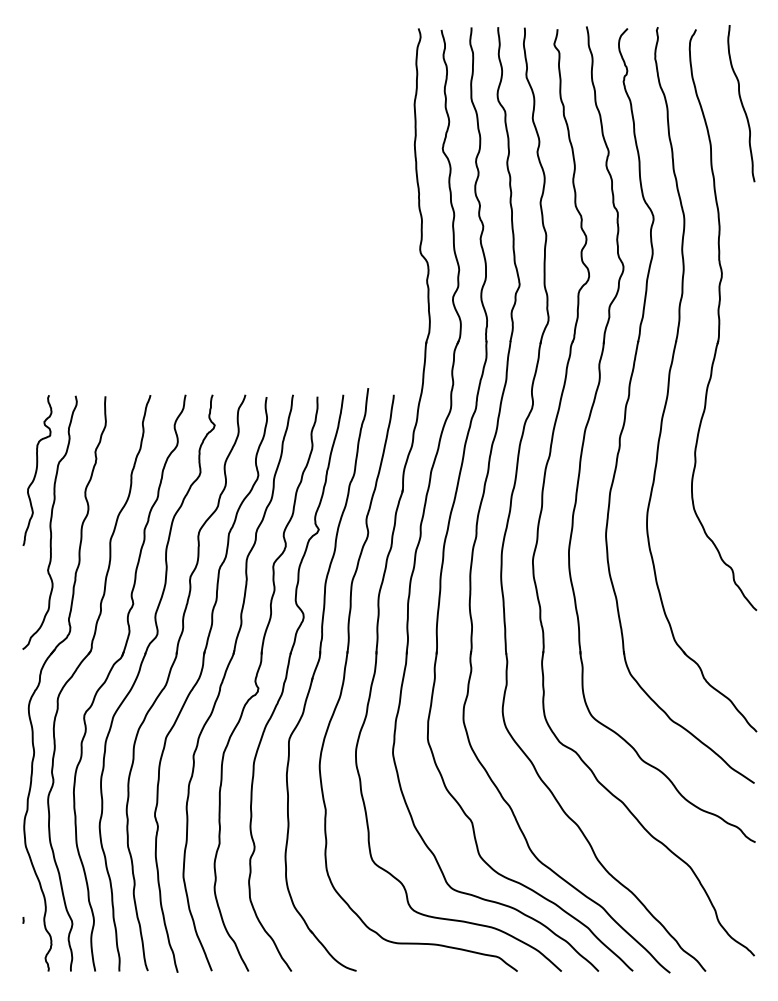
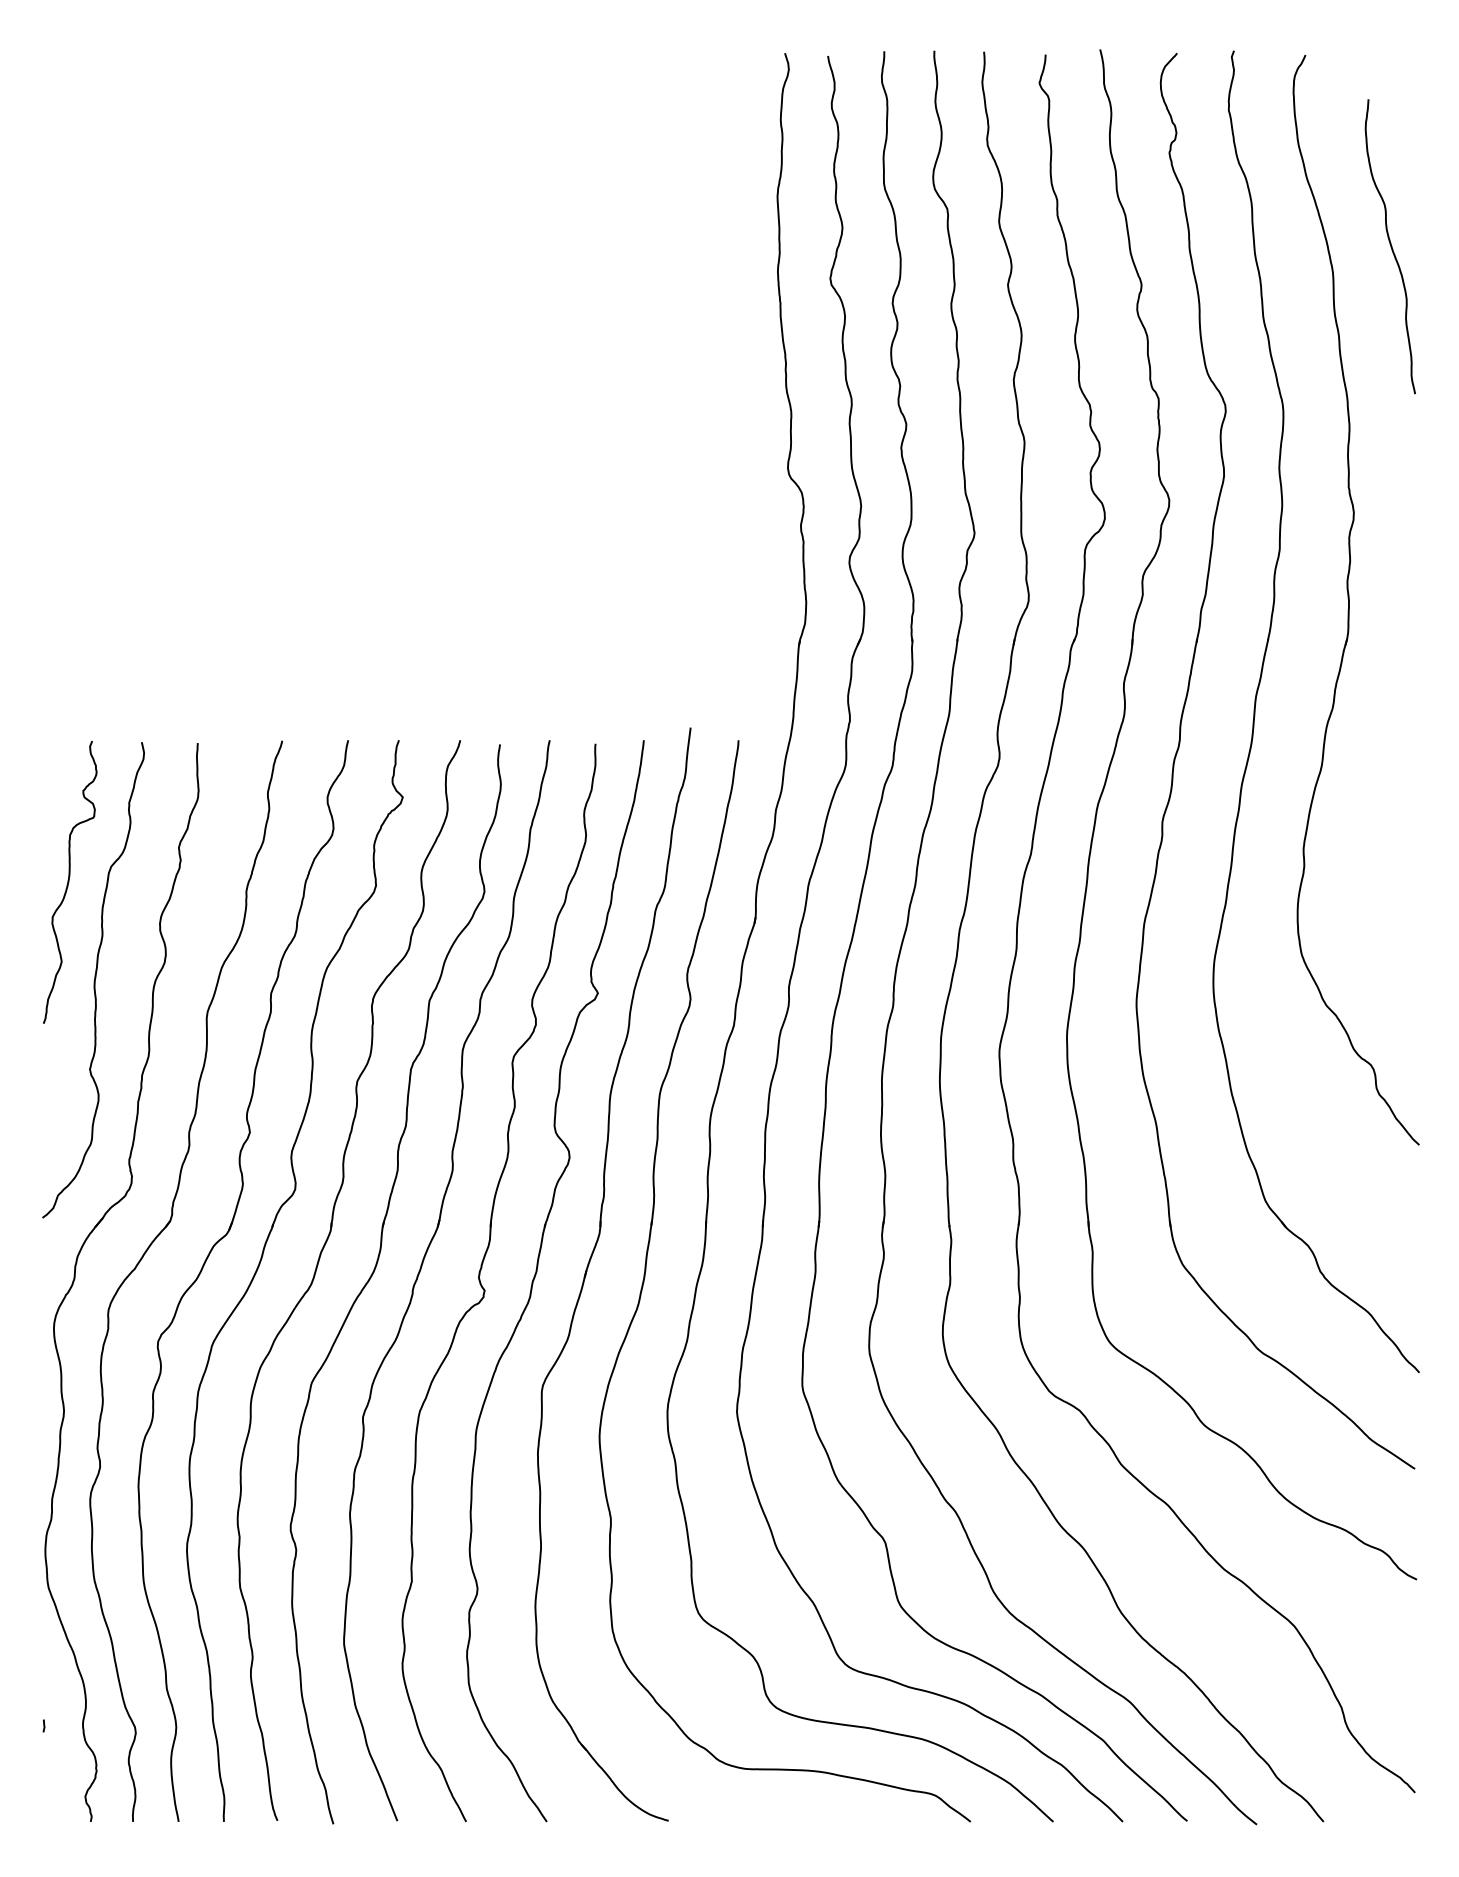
curve: (741, 103) -> (1390, 246), moved

